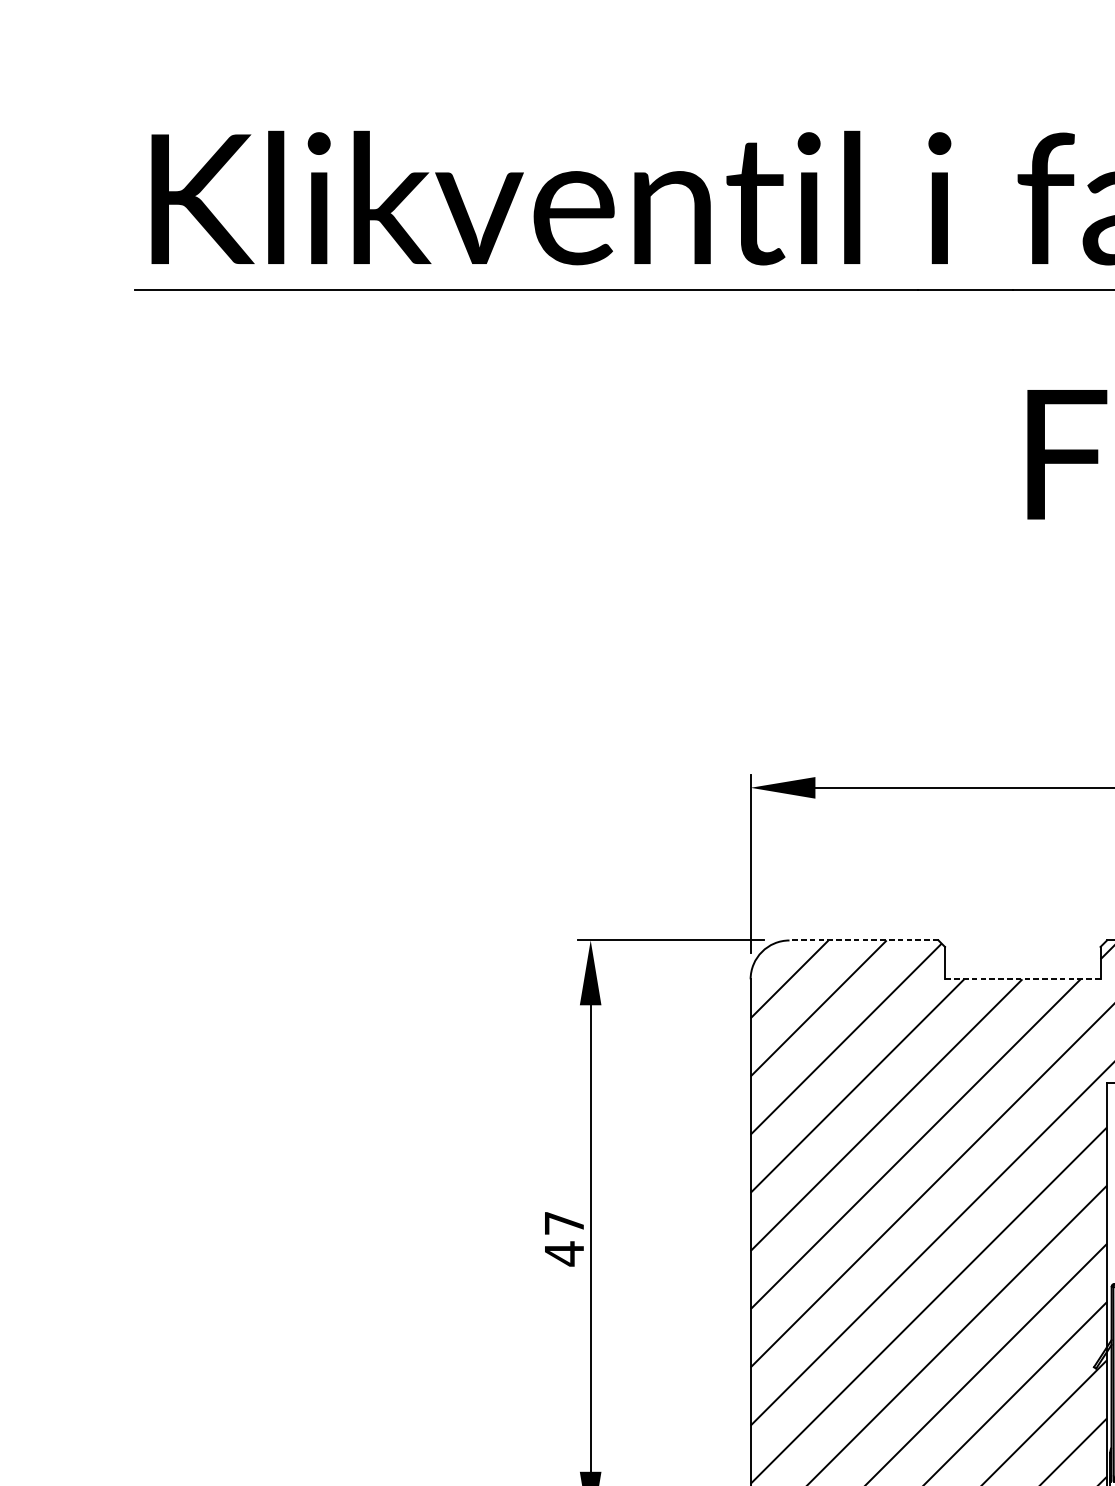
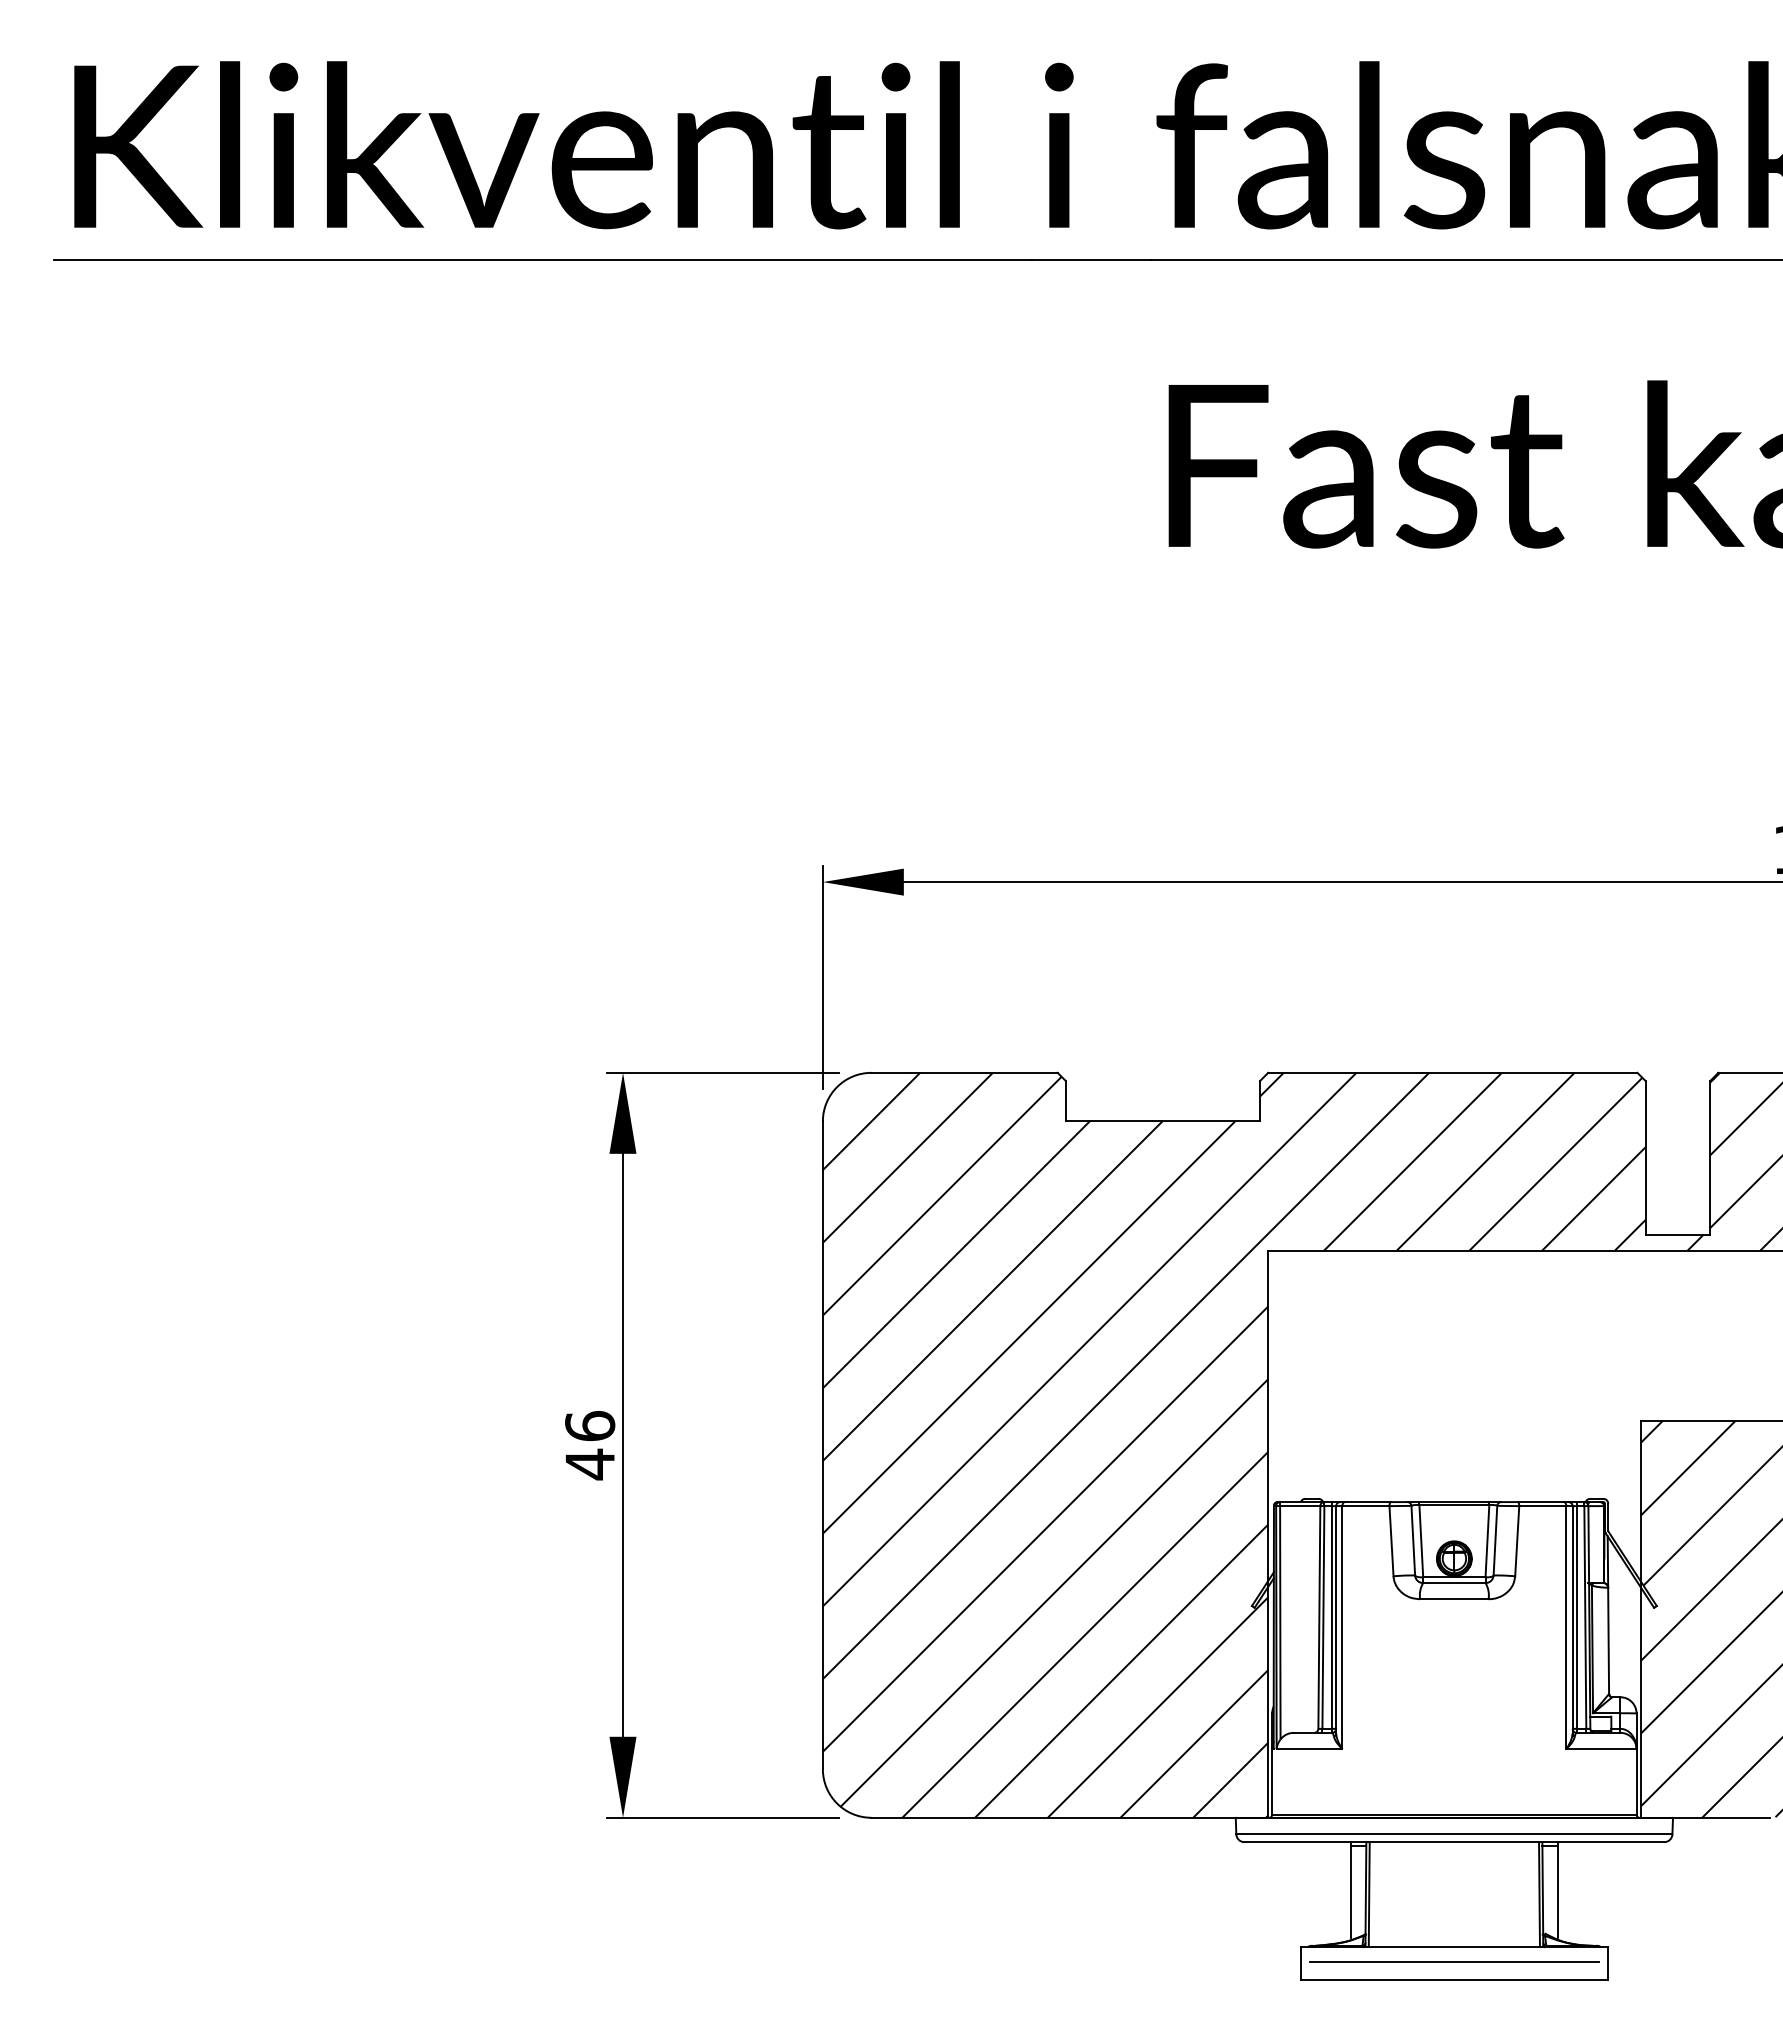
line: (863, 940) -> (964, 1072), dashed -> solid
line: (1022, 979) -> (1162, 1121), dashed -> solid
text: (564, 1223) -> (590, 1426), 47 -> 46

